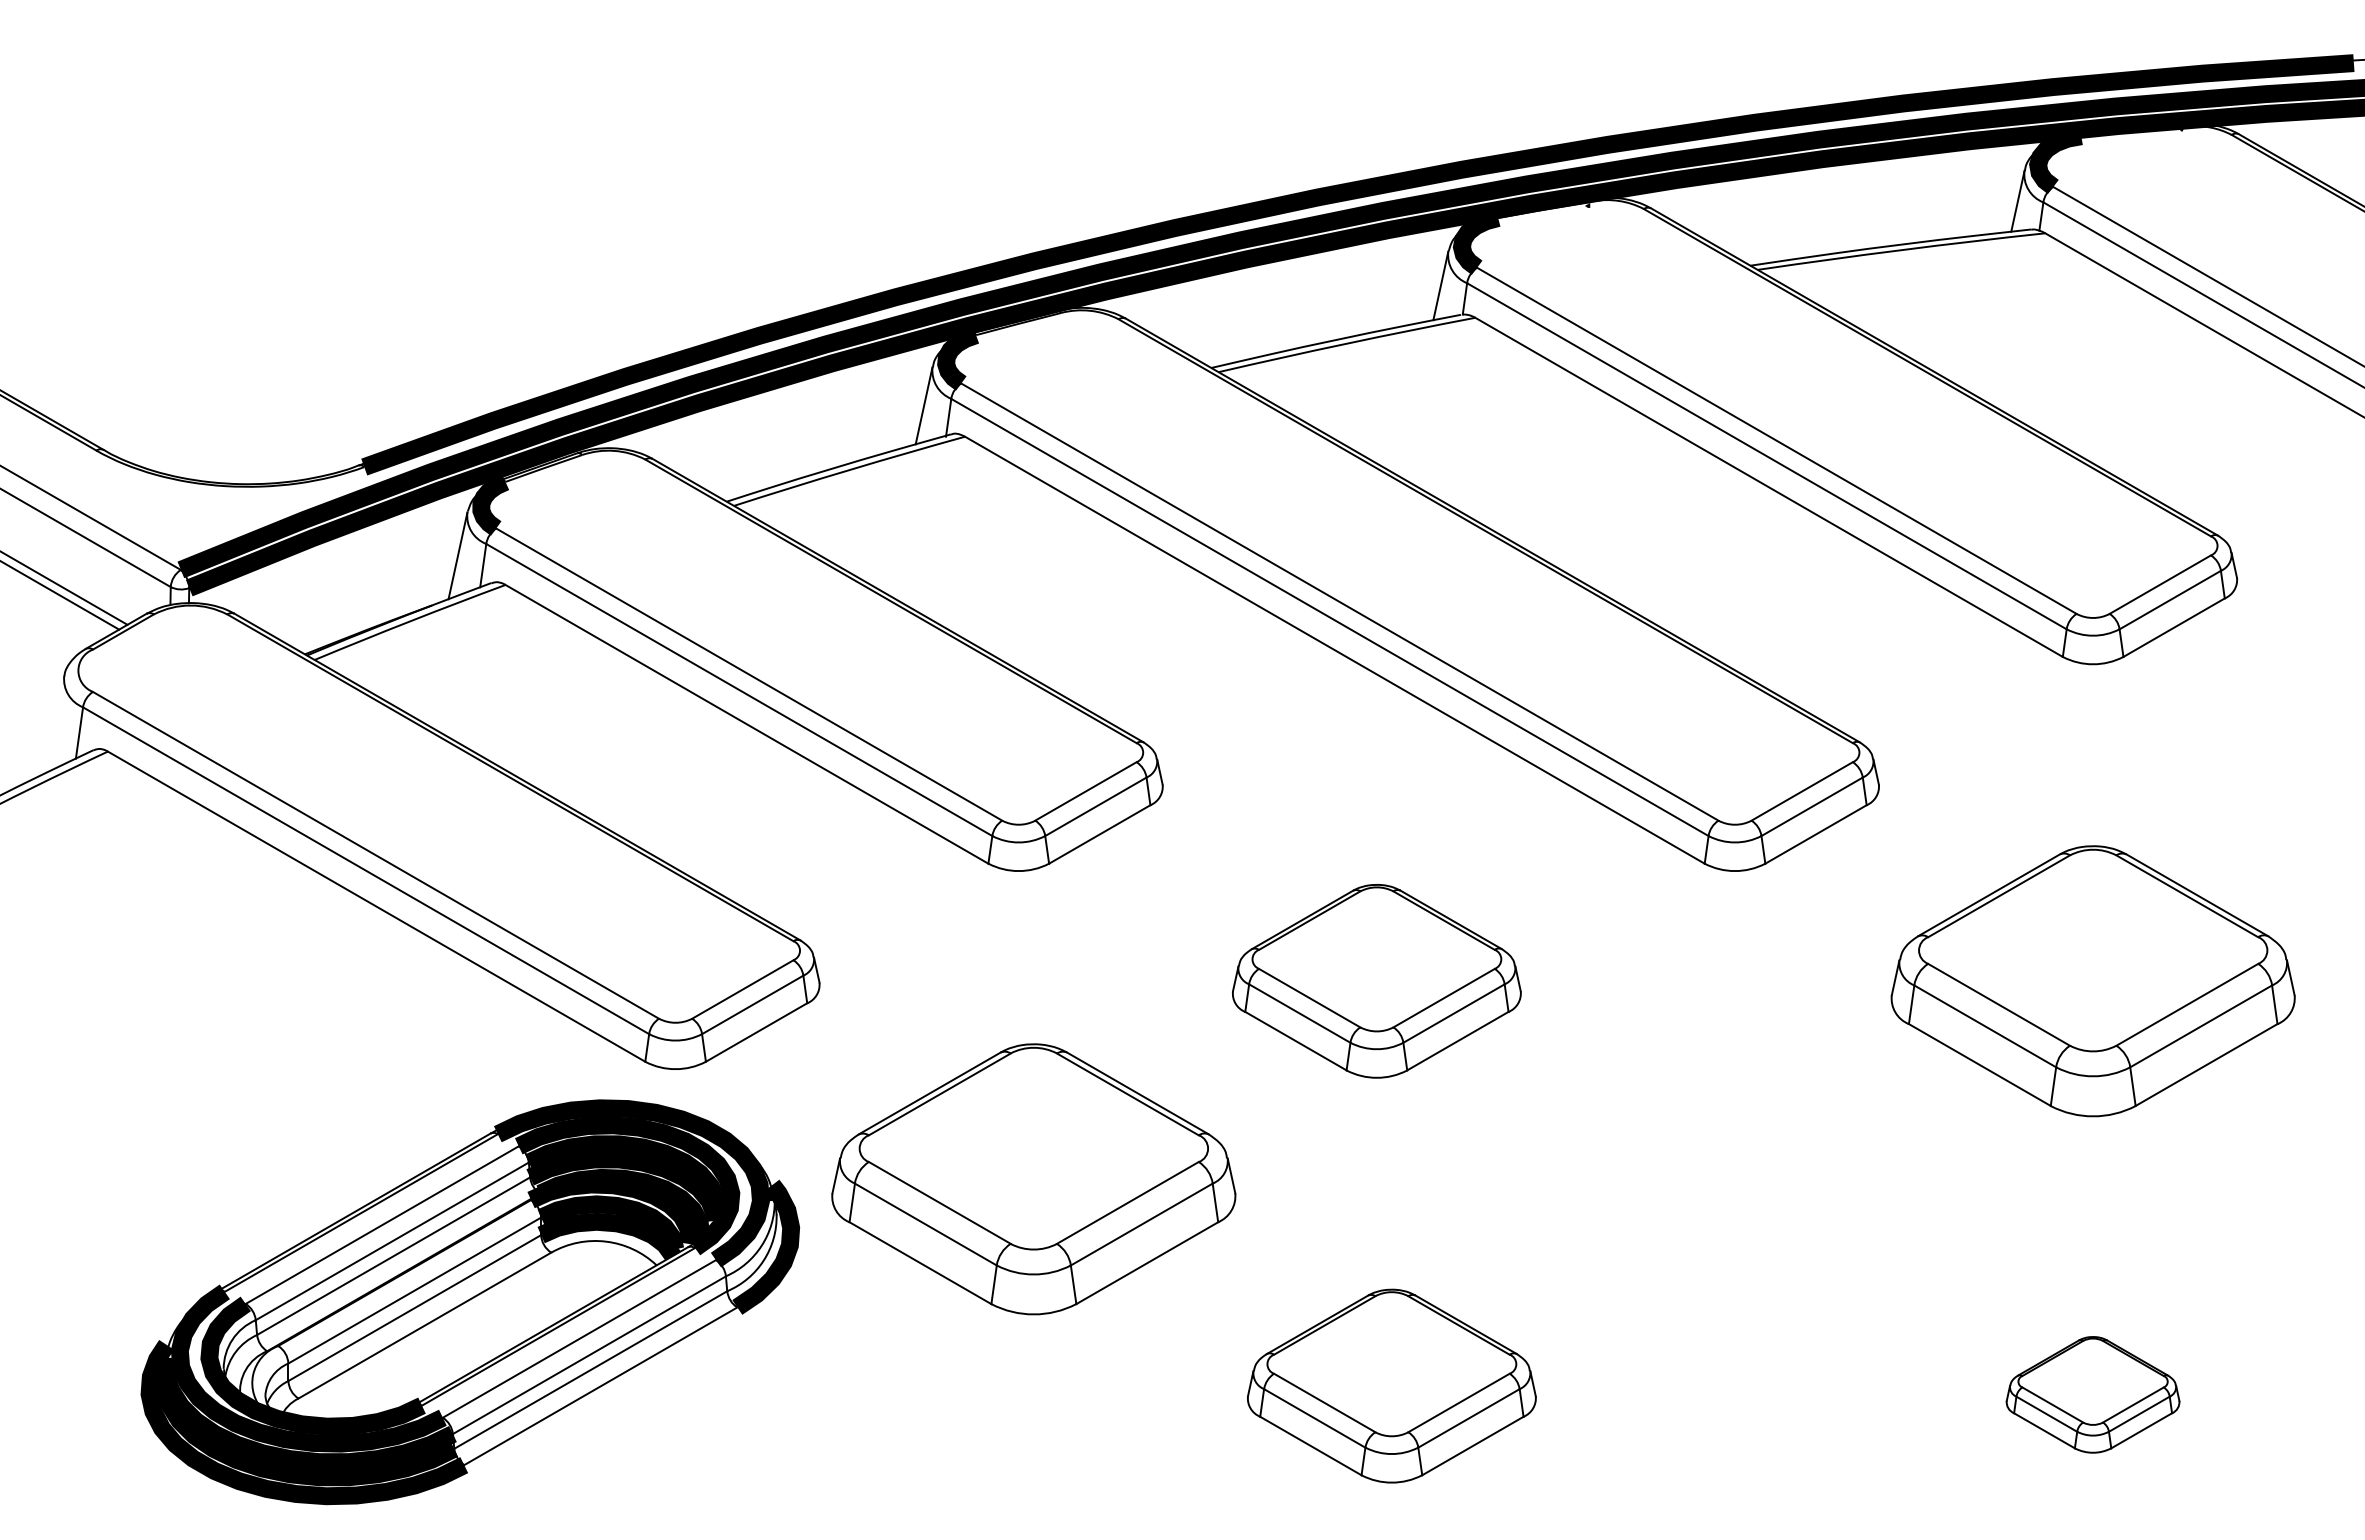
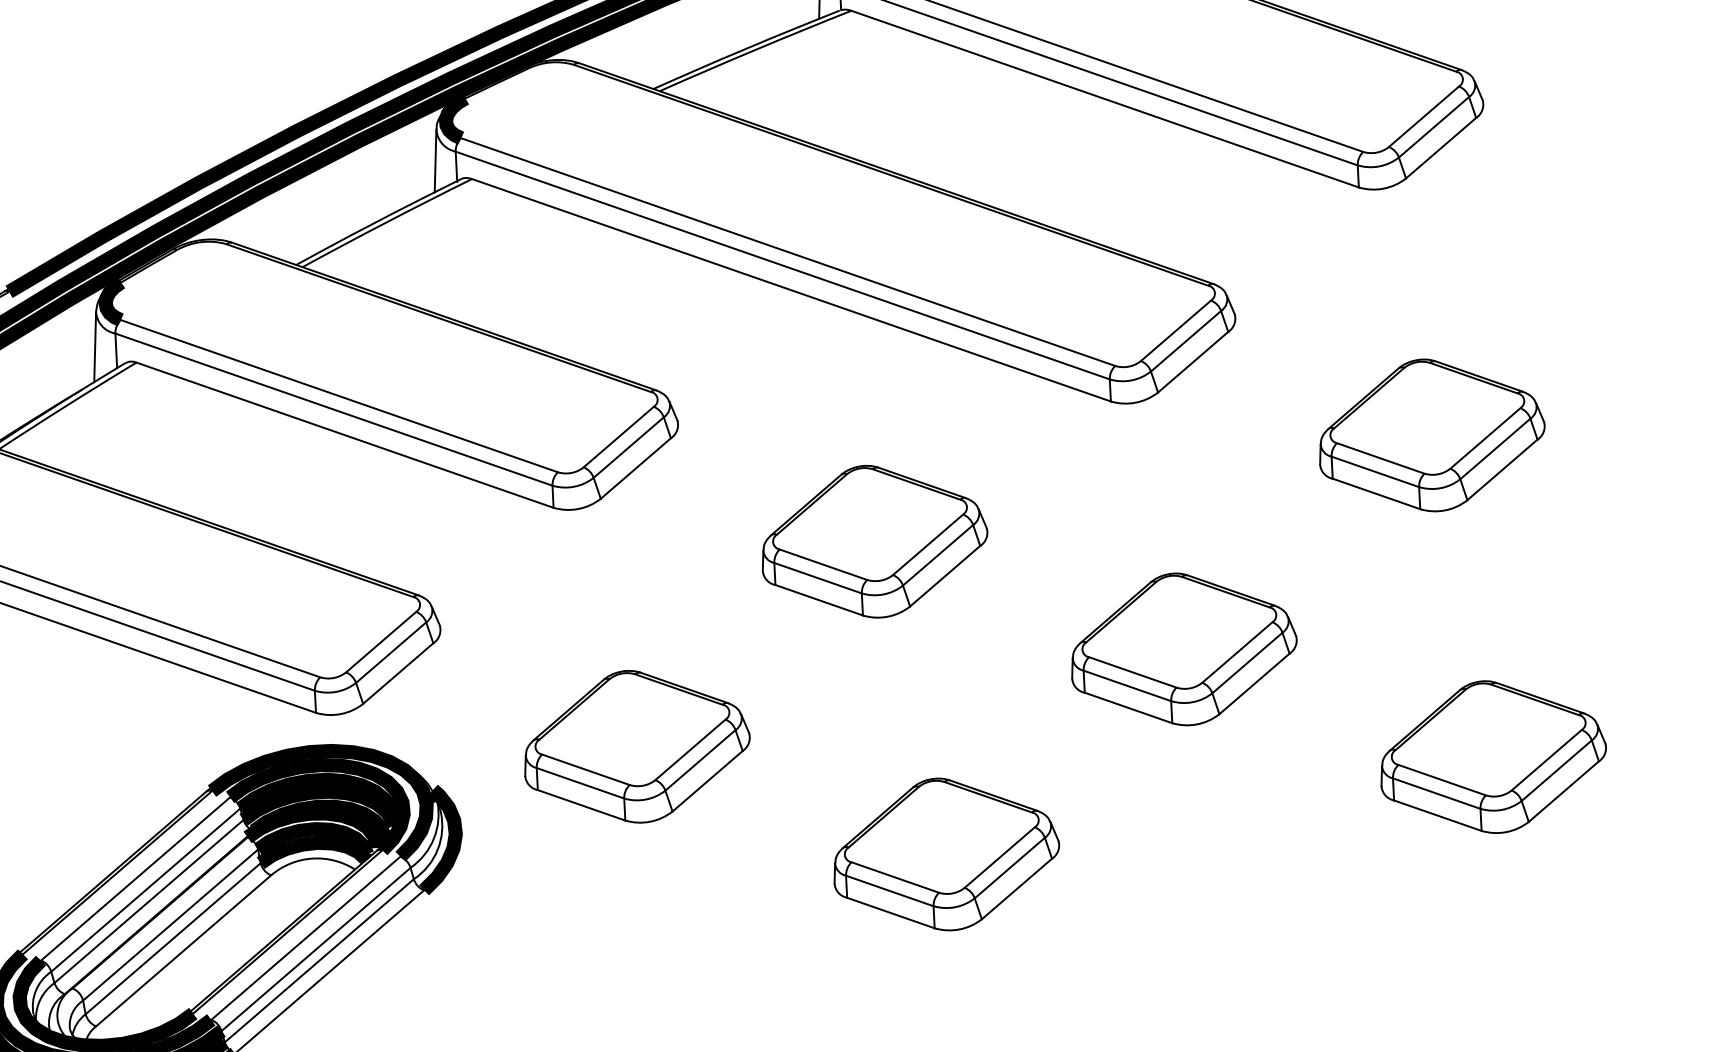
part: (2092, 981) -> (1430, 435), size x0.71
part: (1033, 1179) -> (635, 746), size x0.71
part: (1734, 1187) -> (1182, 649), added
part: (2092, 1394) -> (1491, 756), size x1.67

